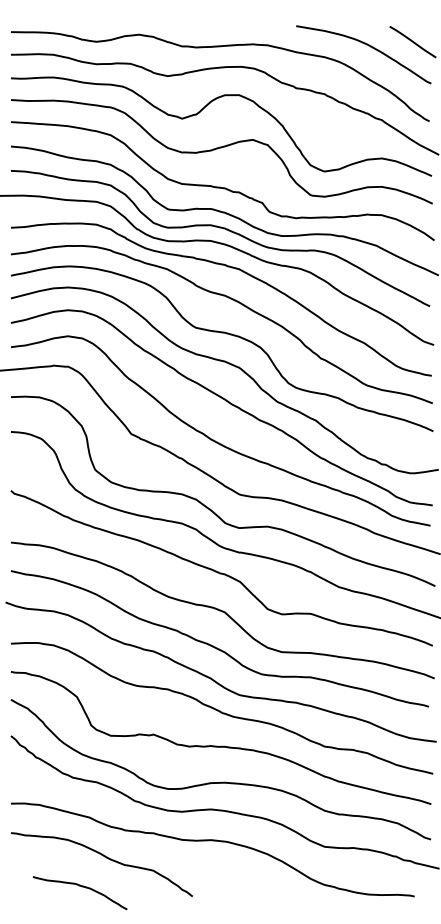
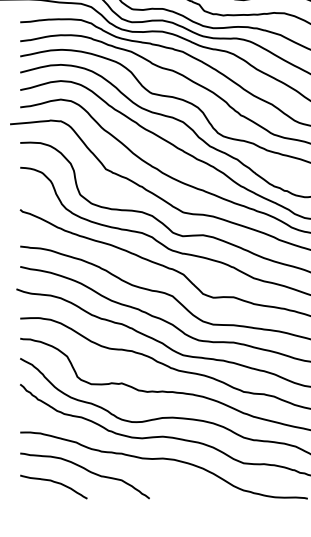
curve: (82, 887) -> (55, 483), moved

